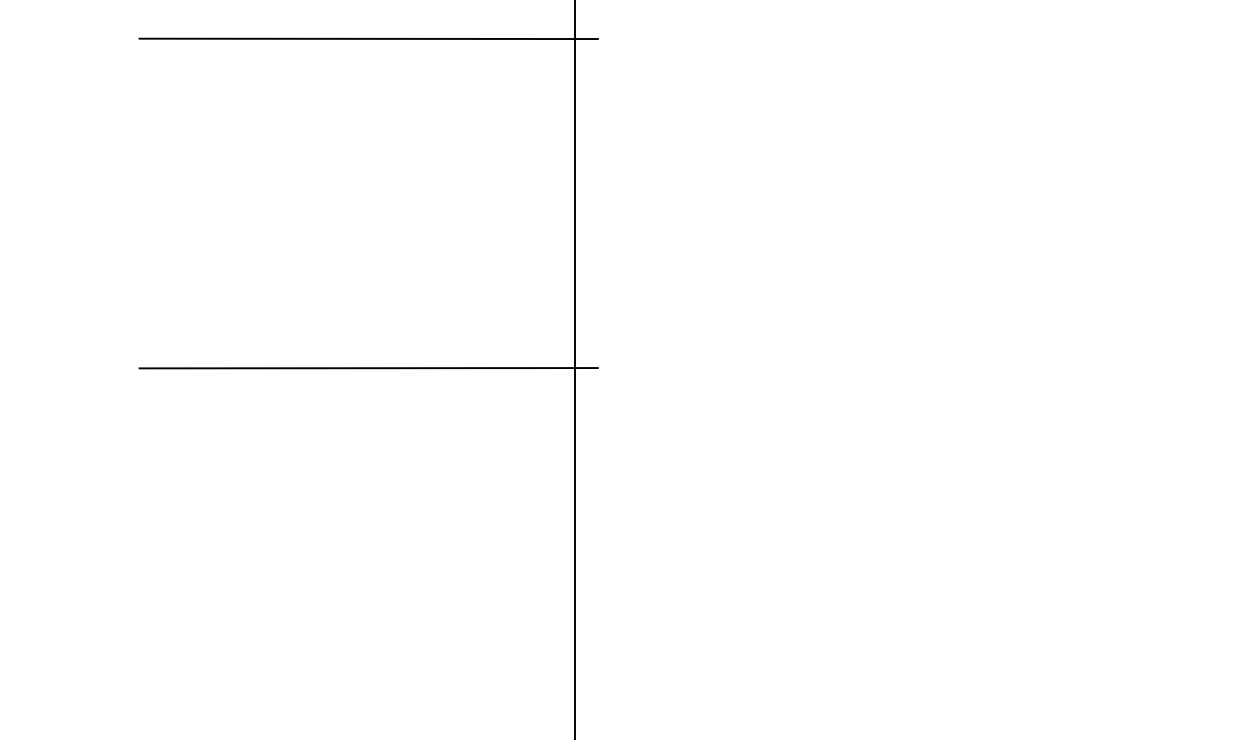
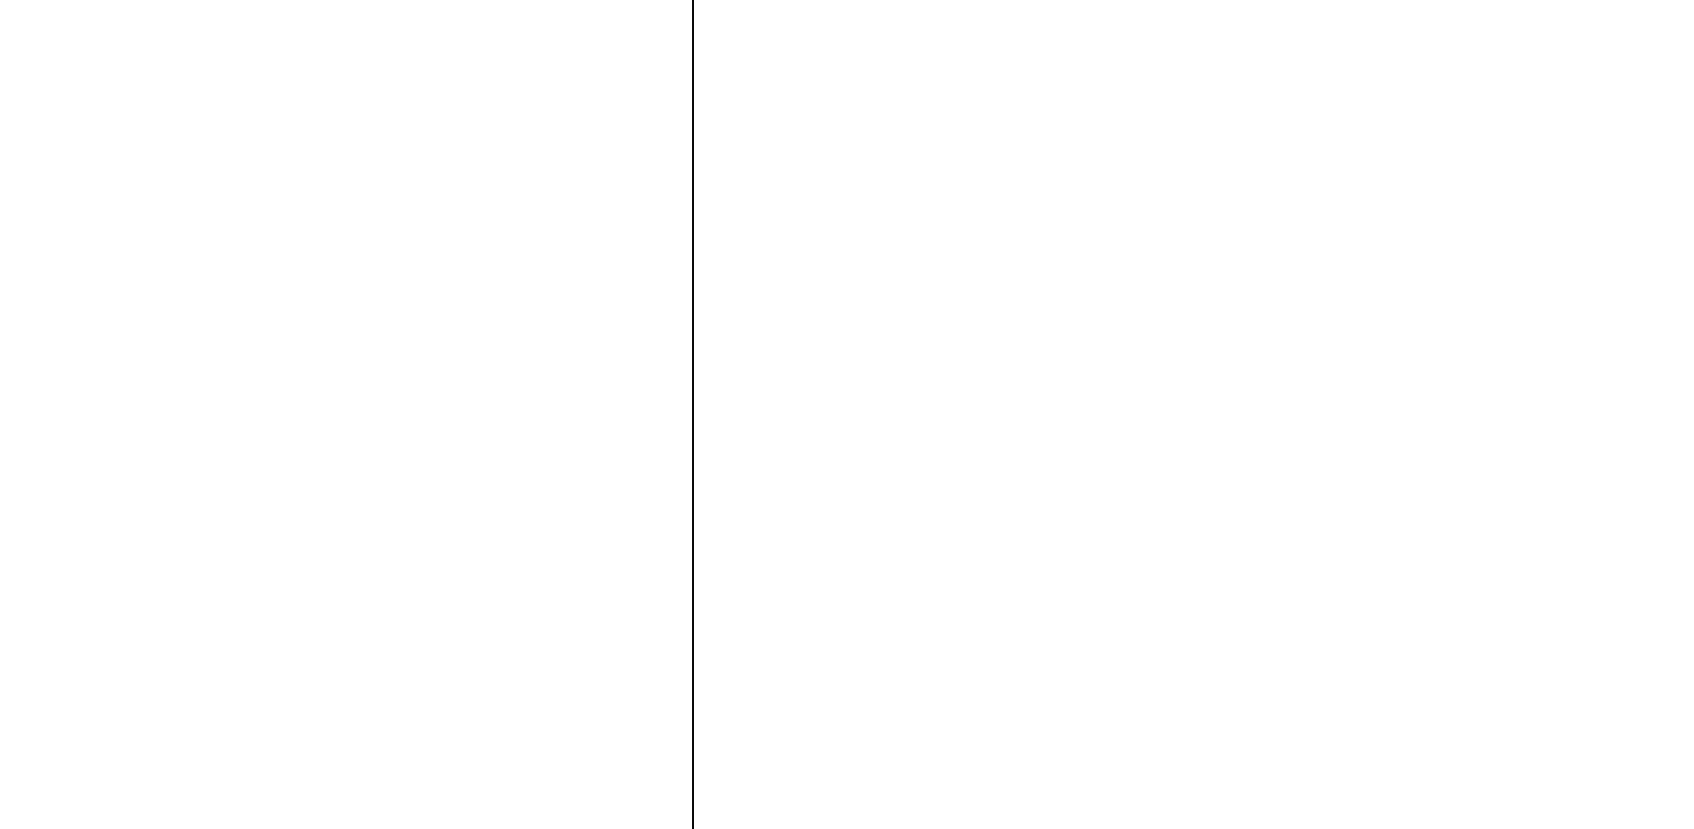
line: (368, 38) -> (403, 104), removed
line: (368, 368) -> (403, 566), removed

